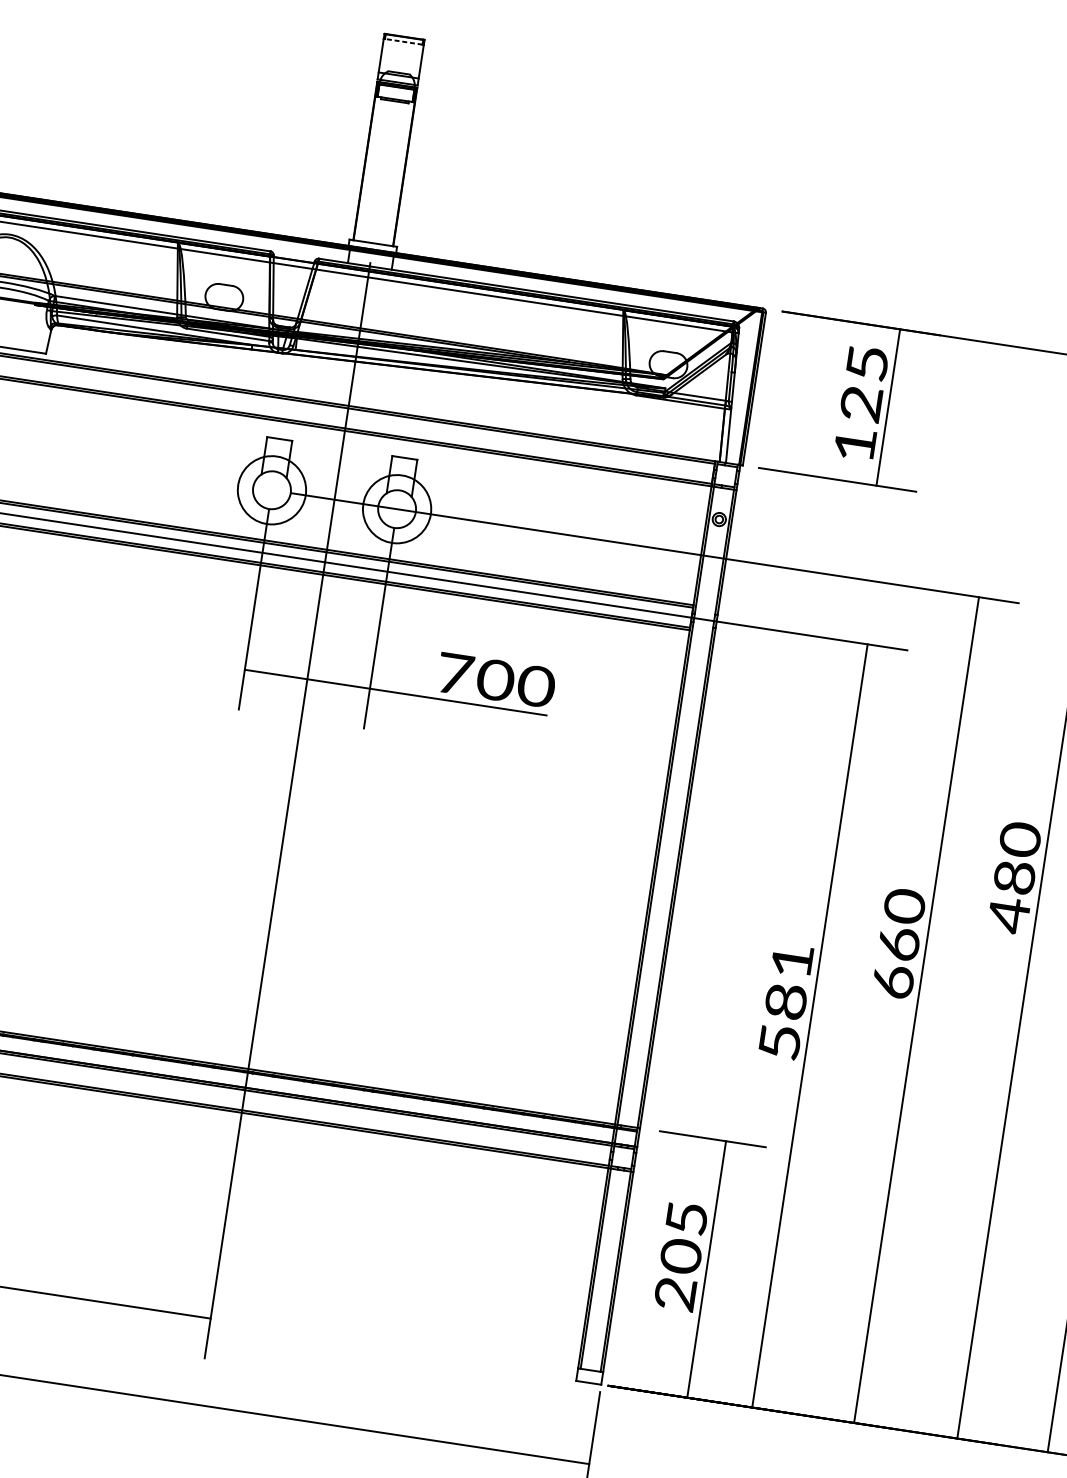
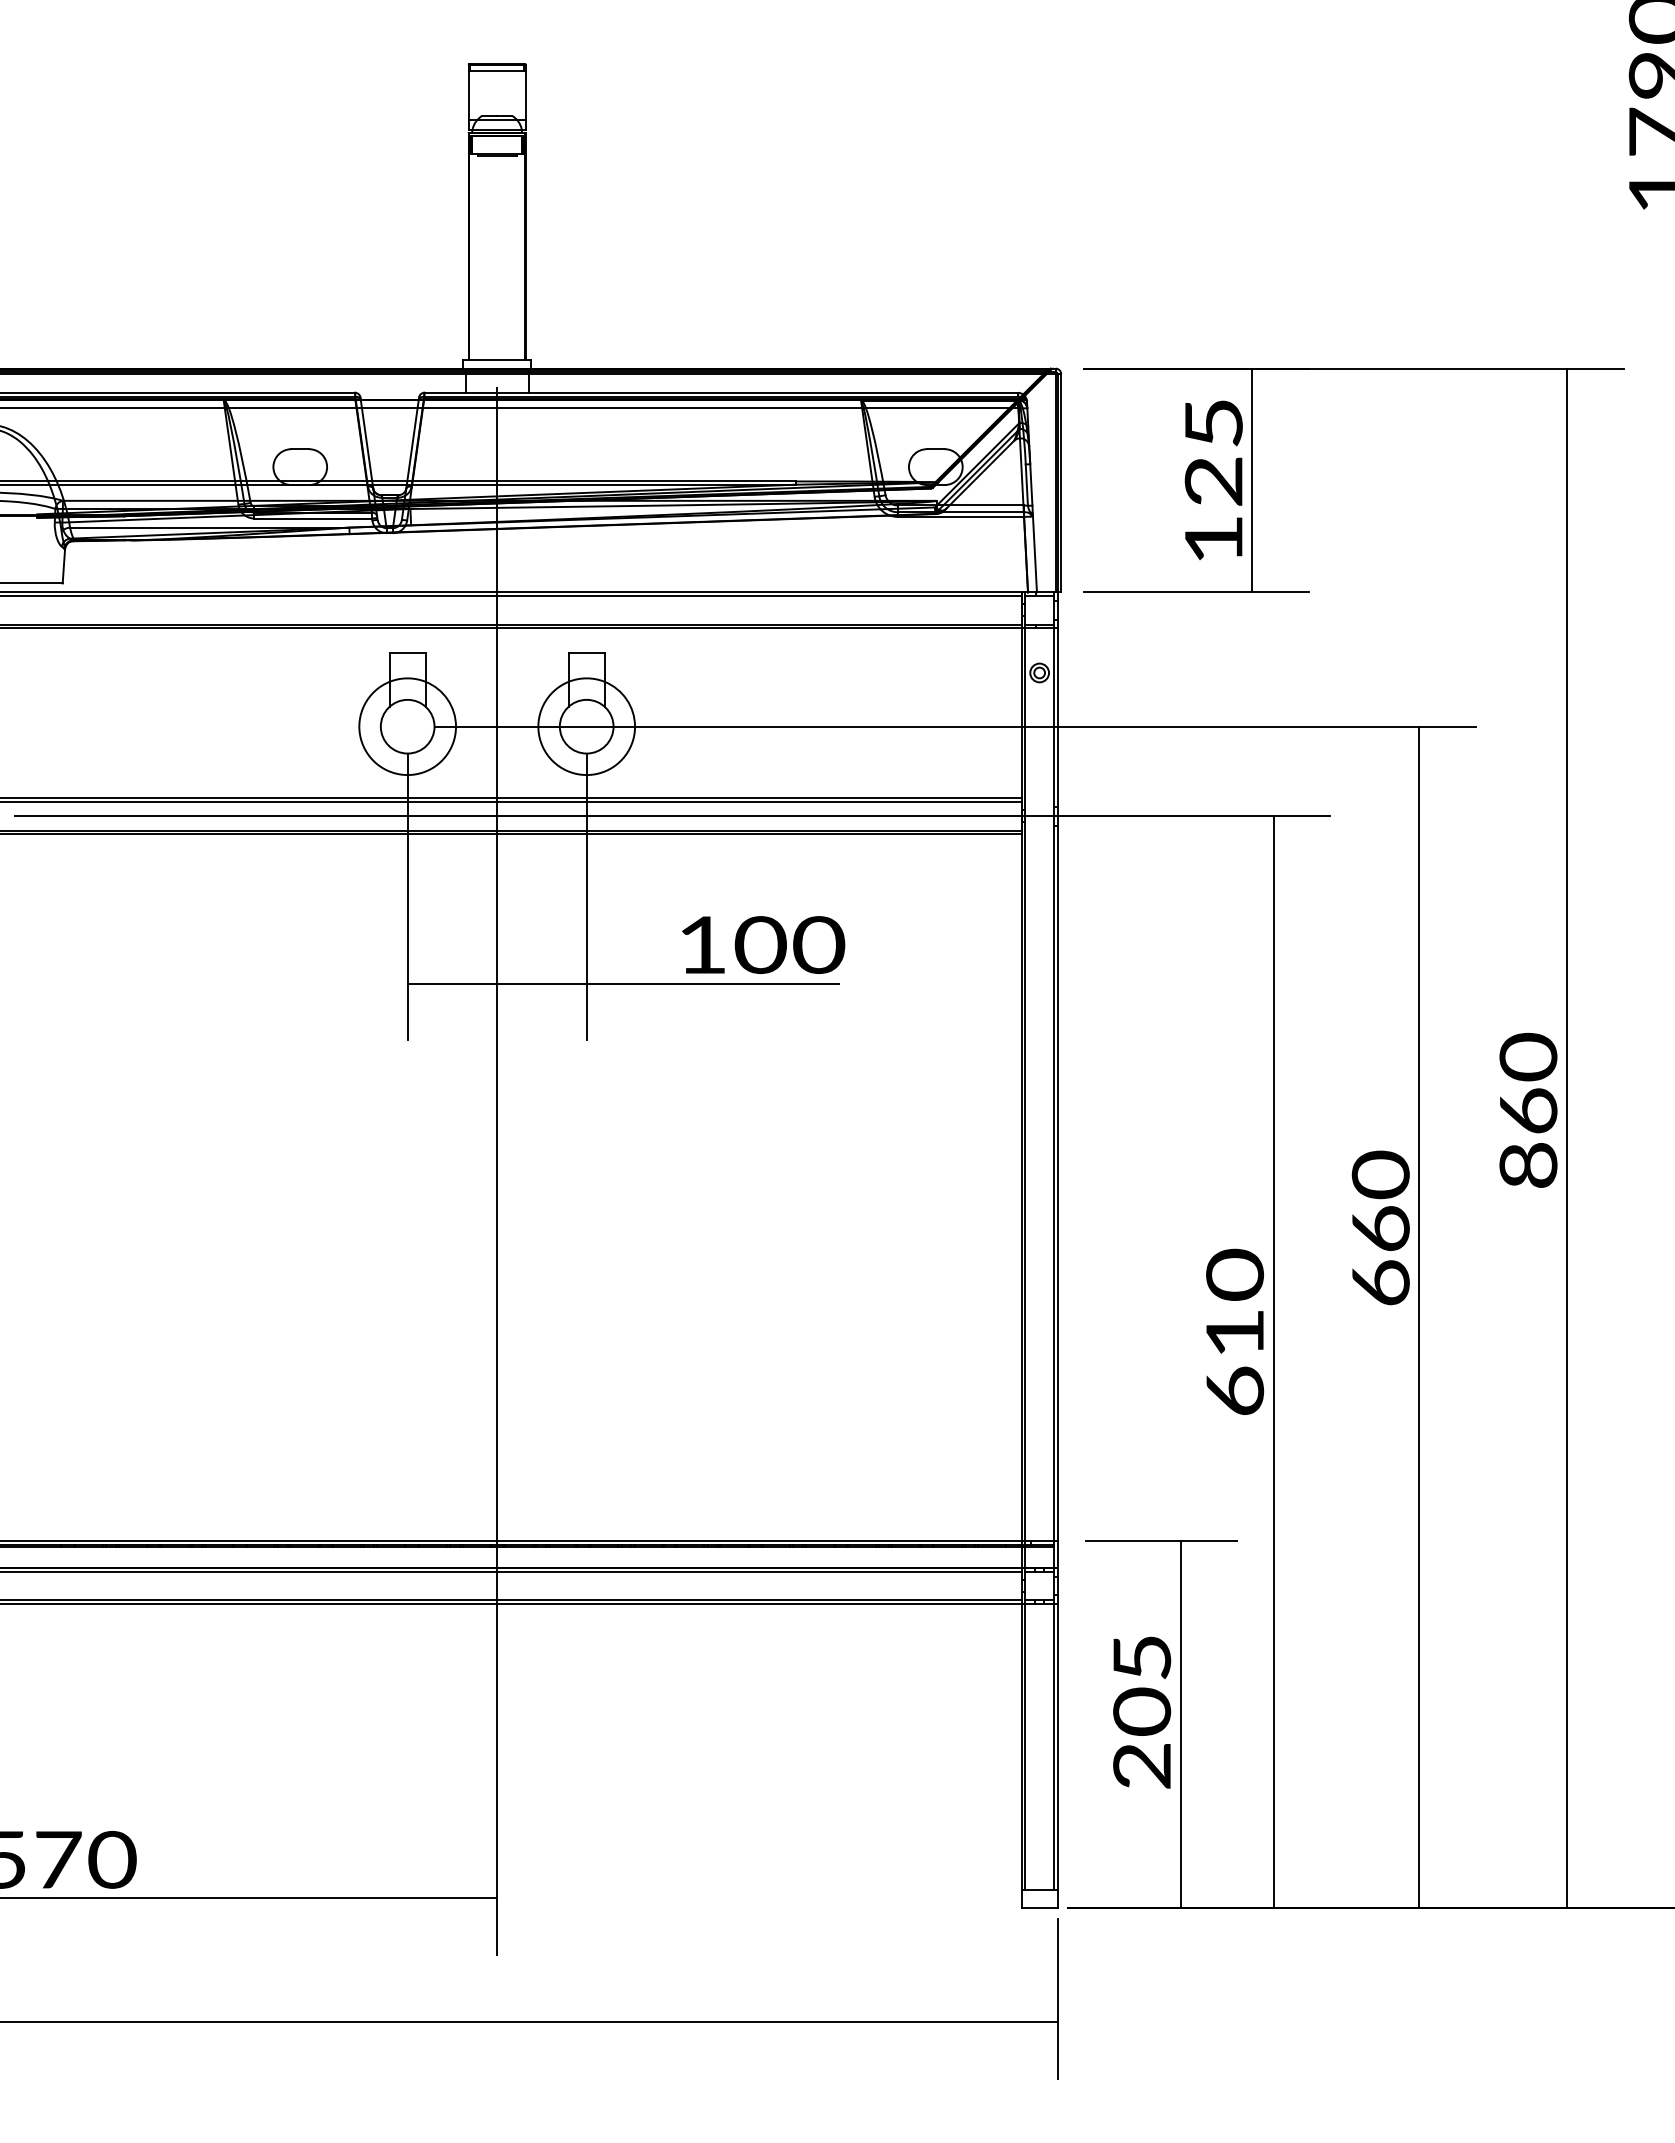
line: (404, 41) -> (497, 71), dashed -> solid
text: (455, 673) -> (703, 944), 700 -> 100
text: (1011, 897) -> (1528, 1139), 480 -> 860
text: (786, 1000) -> (1235, 1331), 581 -> 610

